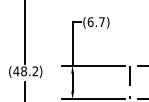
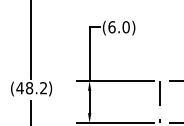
text: (101, 22) -> (125, 27), (6.7) -> (6.0)

